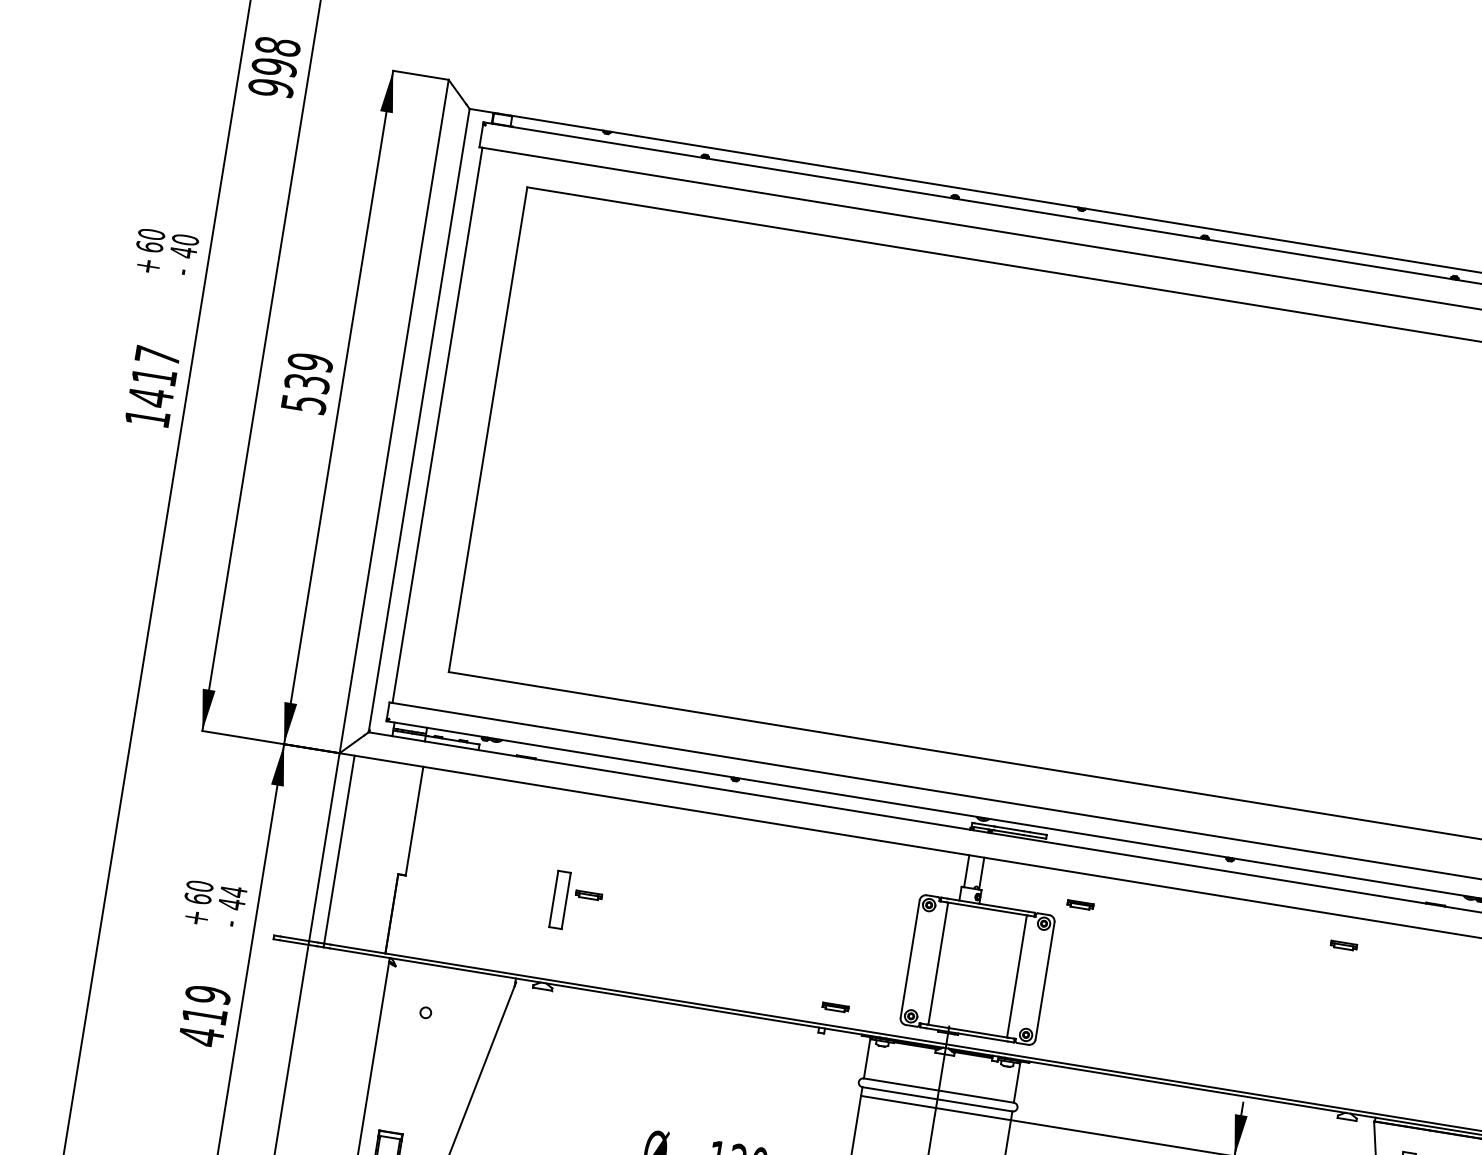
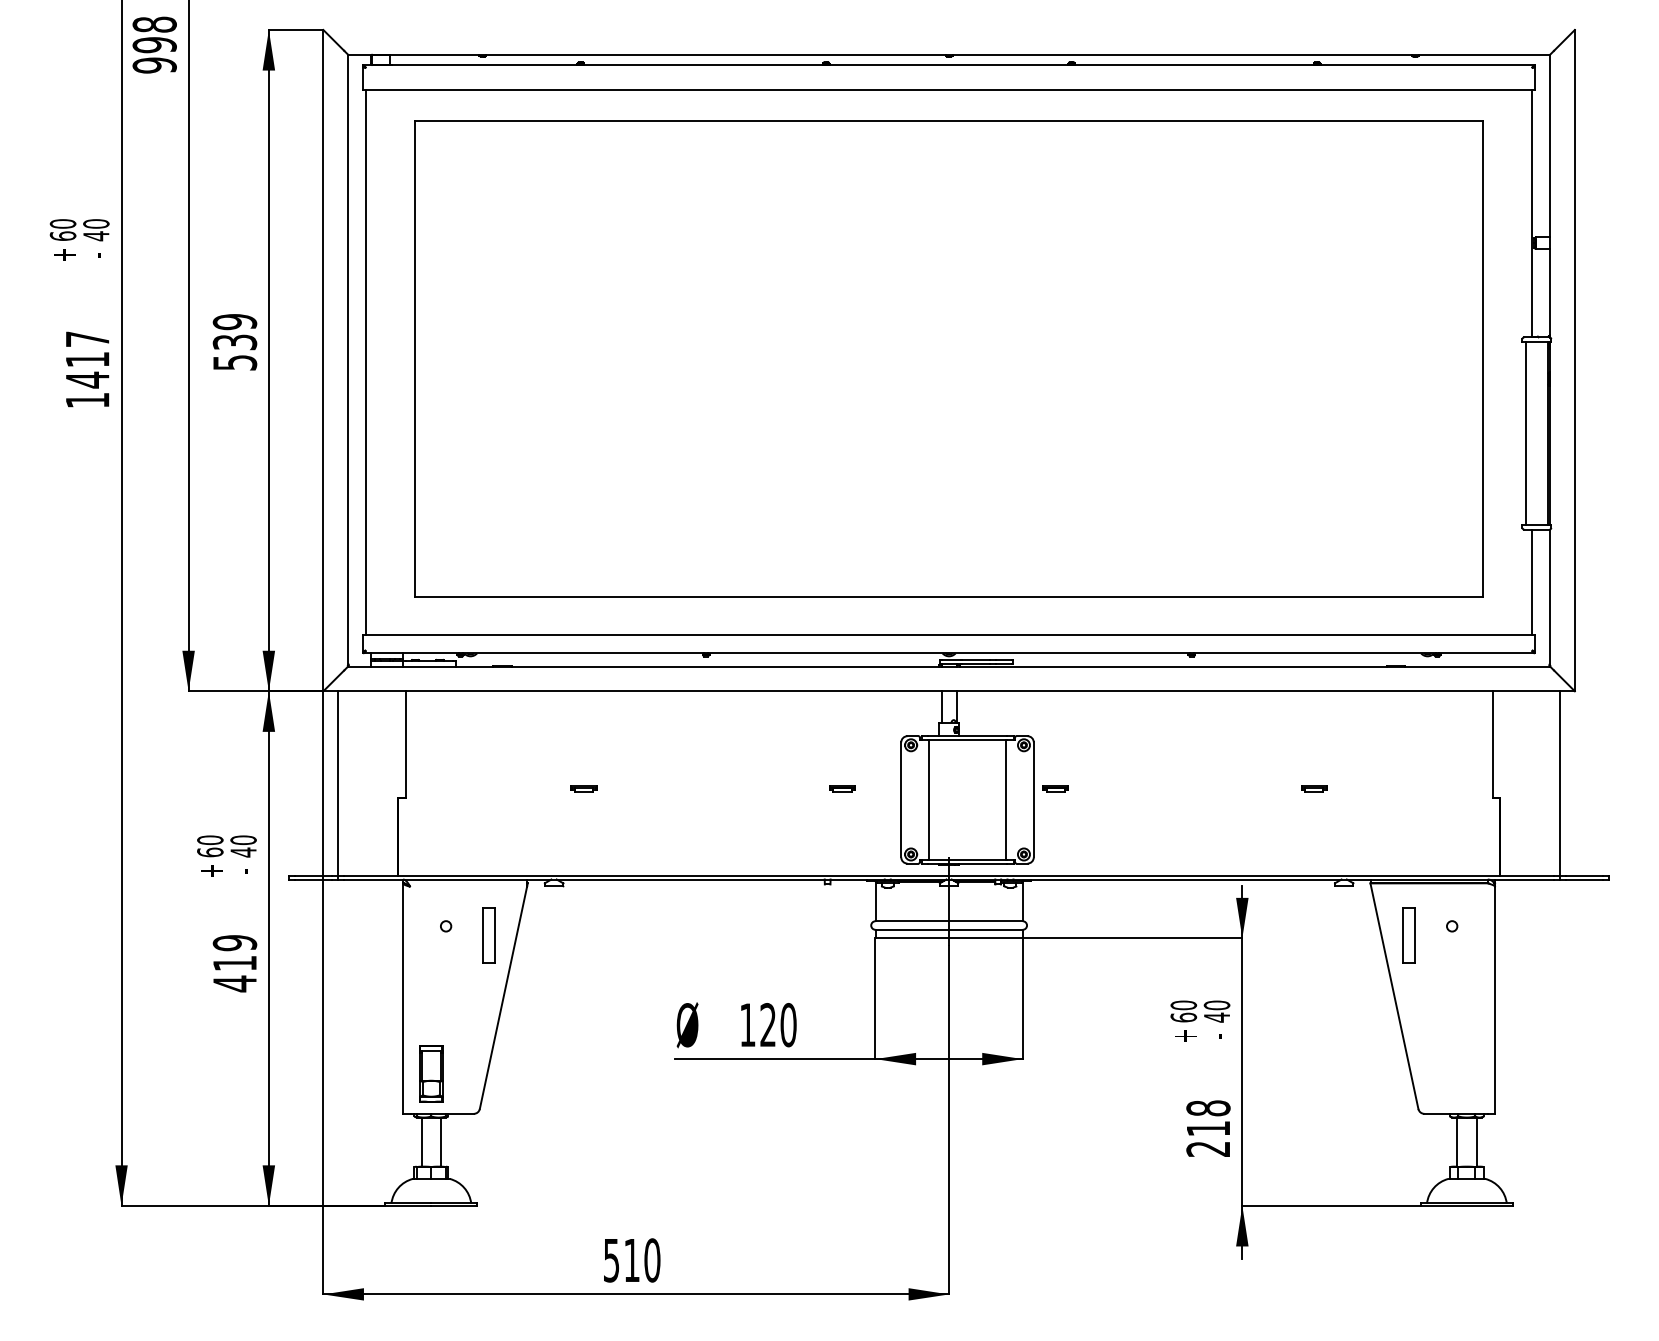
text: (233, 891) -> (243, 840), 44 -> 40
part: (559, 899) -> (488, 935), moved
part: (1080, 904) -> (1055, 788), moved
part: (1344, 945) -> (1314, 788), moved
part: (835, 1007) -> (842, 788), moved

